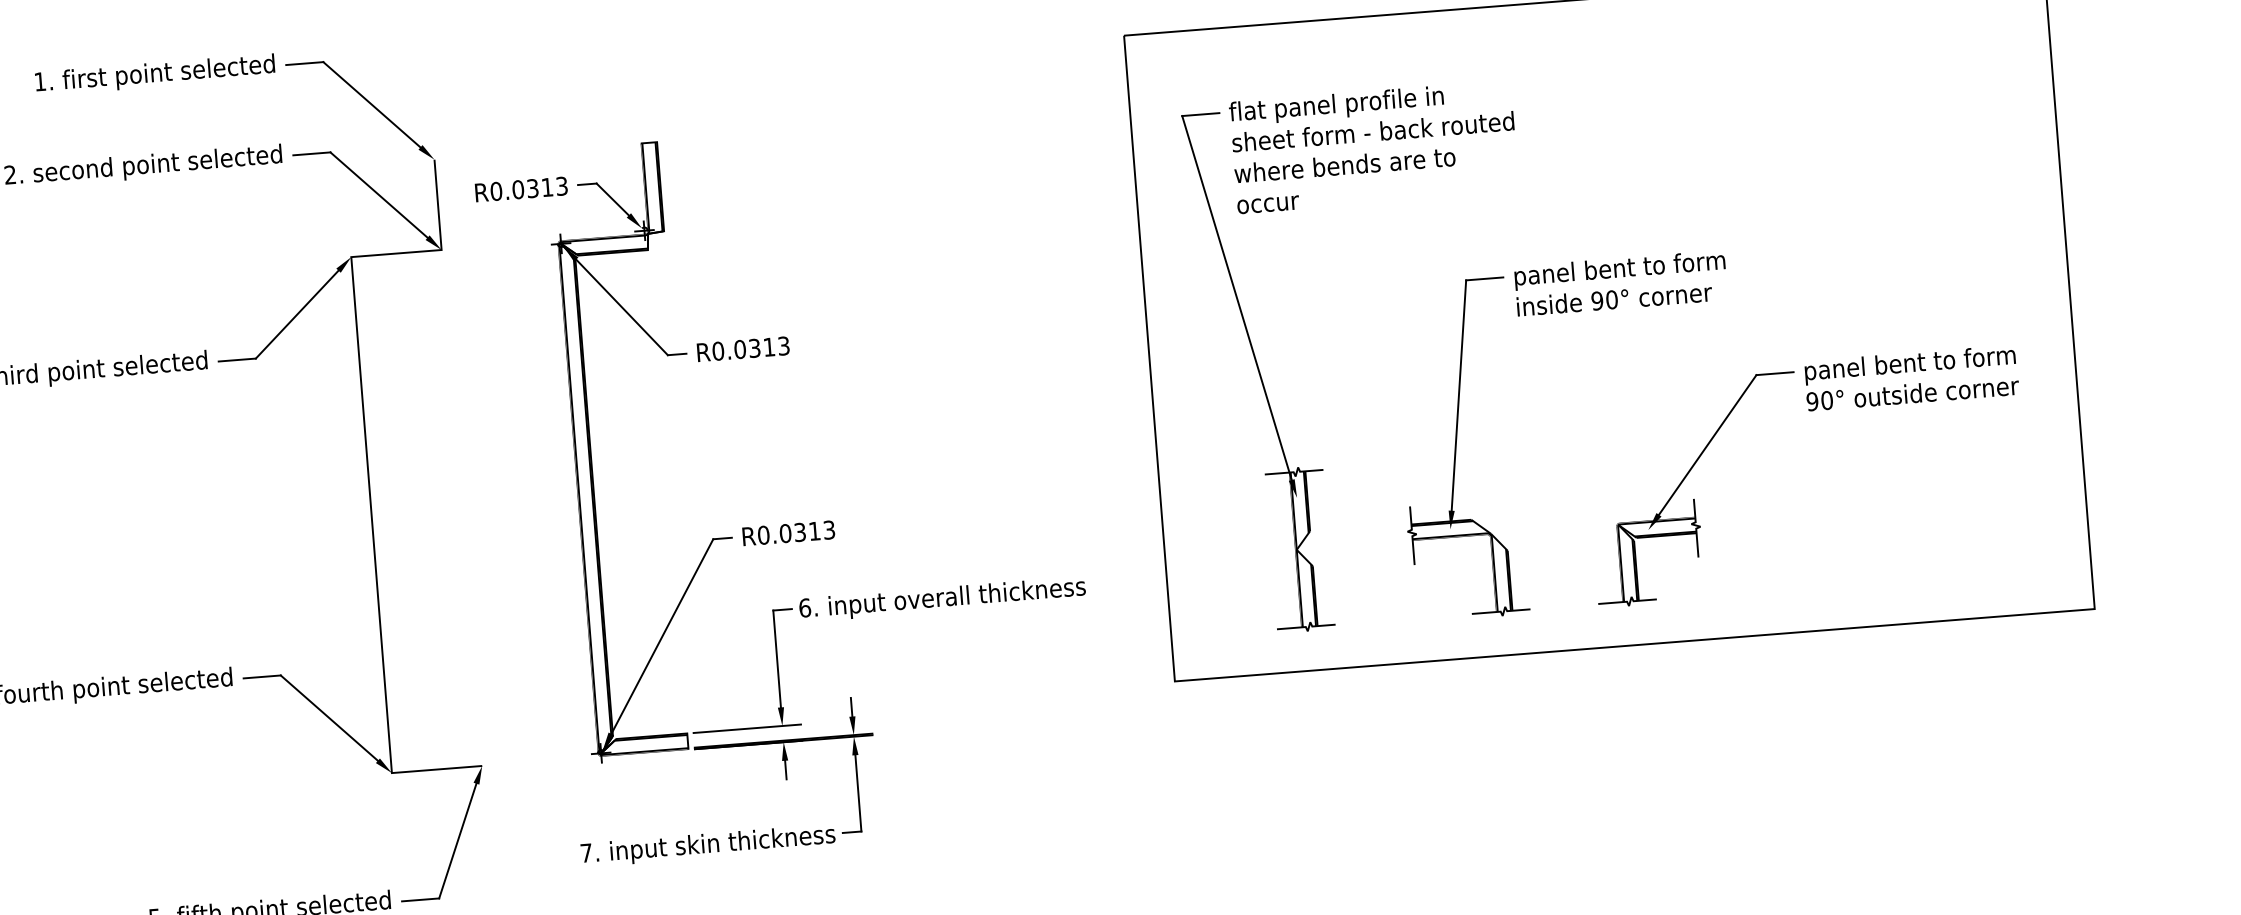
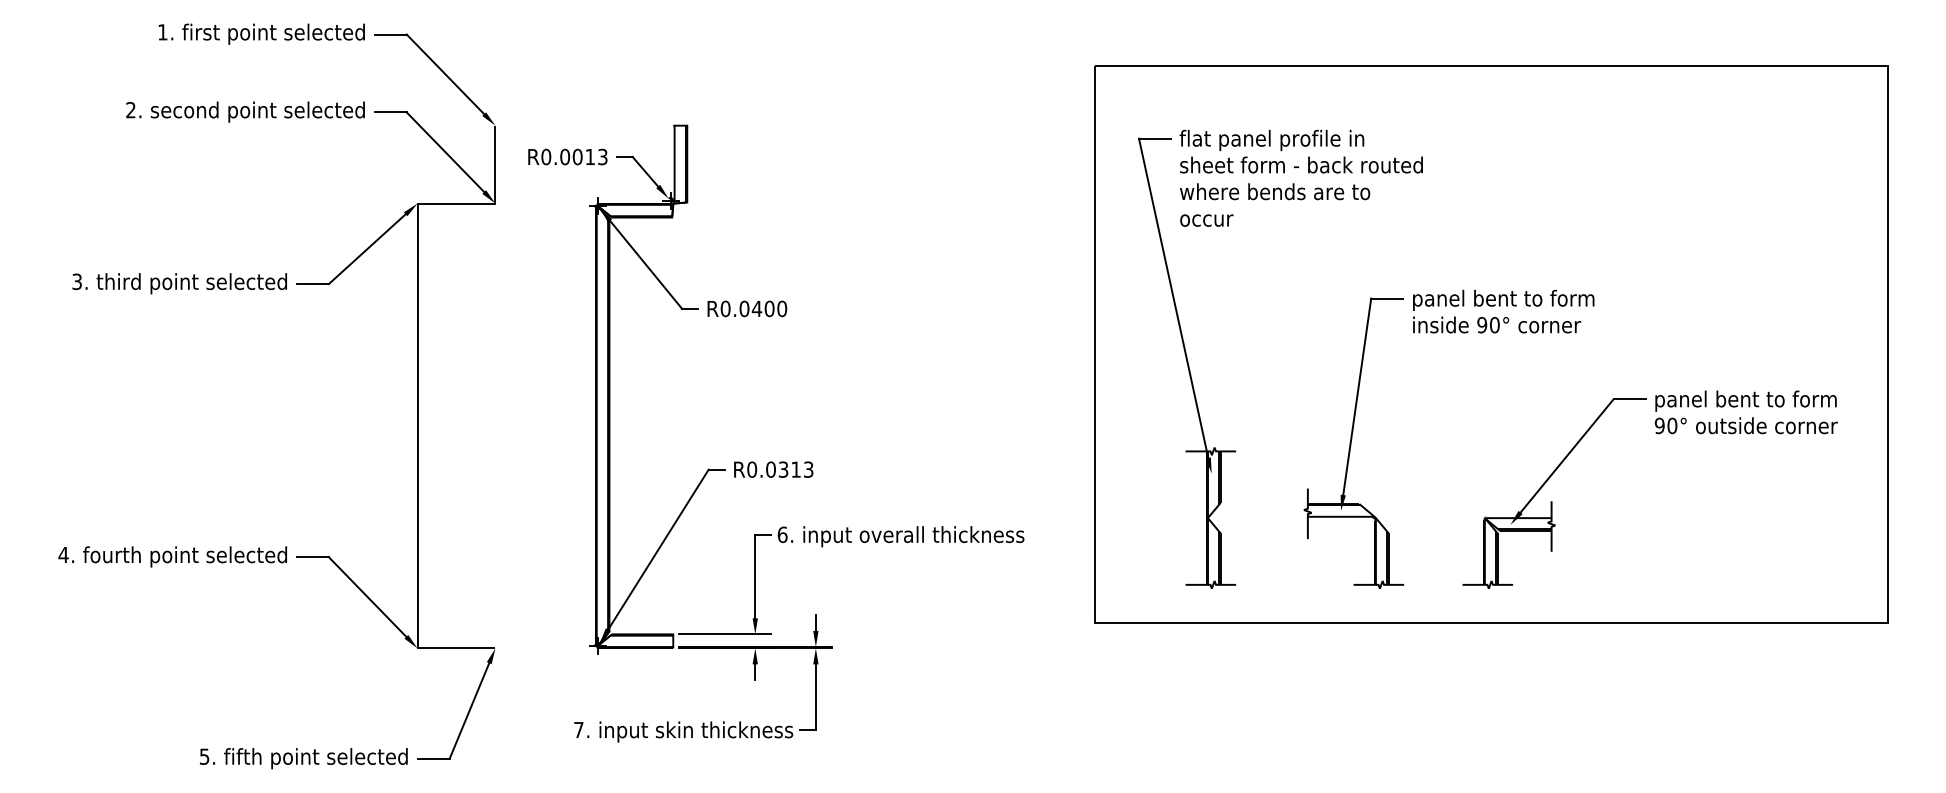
text: (532, 187) -> (577, 156), R0.0313 -> R0.0013
text: (769, 346) -> (769, 308), R0.0313 -> R0.0400

